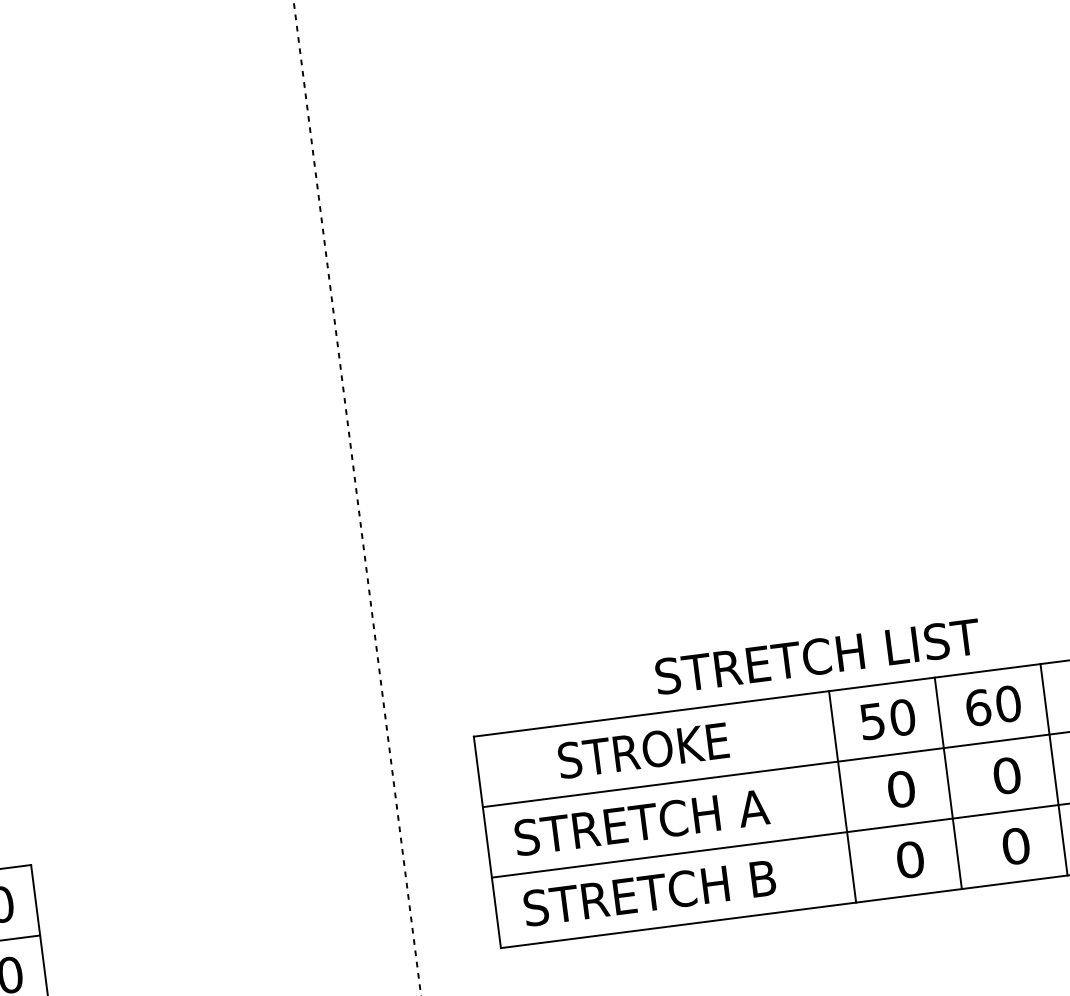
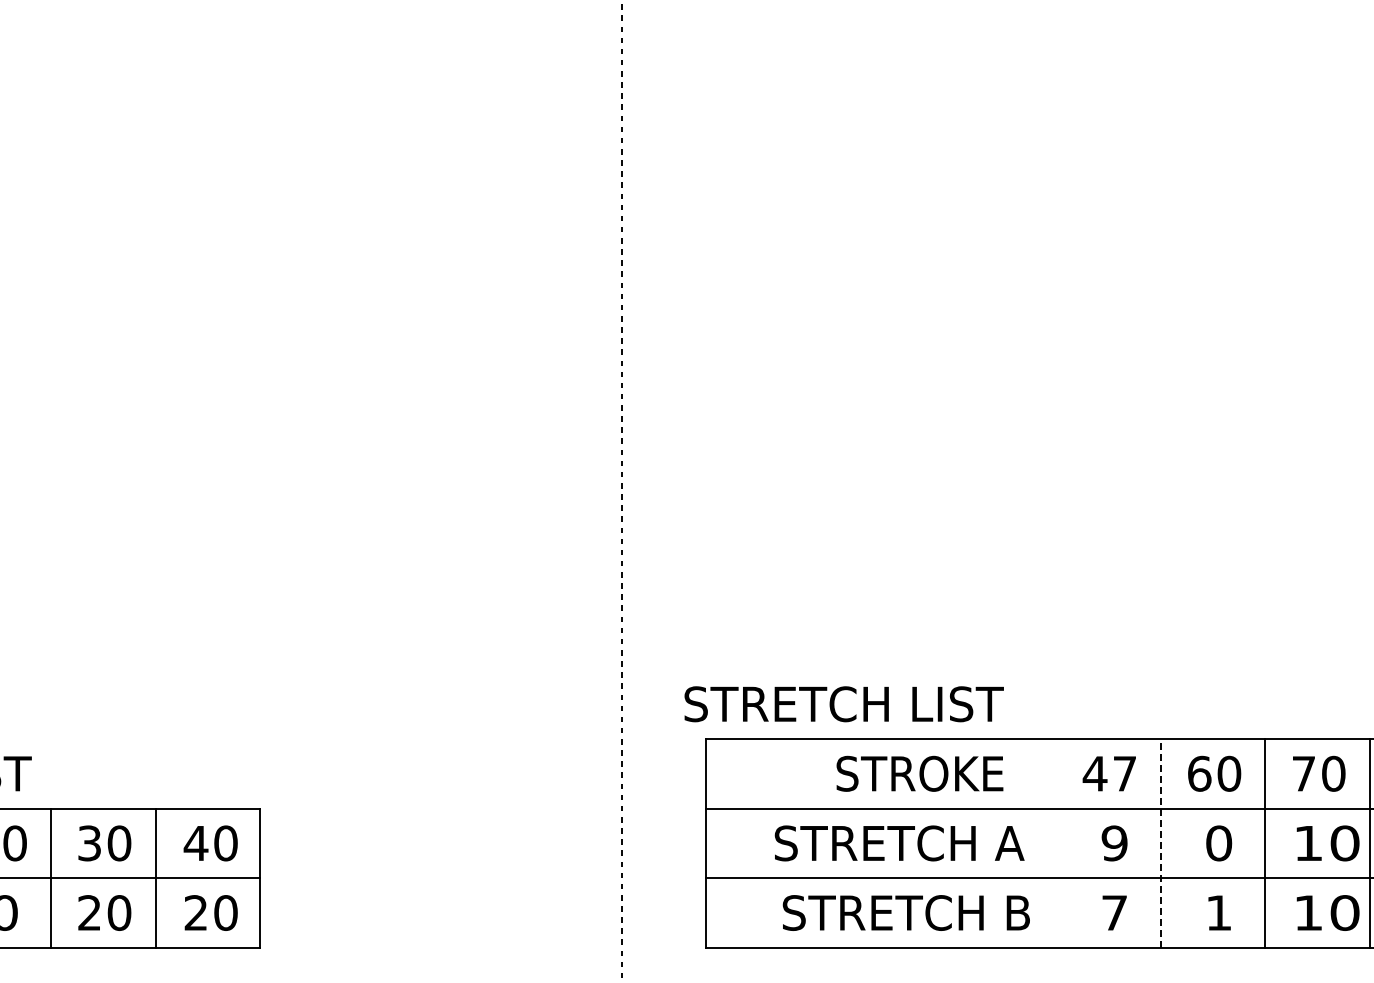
text: (817, 657) -> (843, 704), moved
text: (887, 719) -> (1109, 773), 50 -> 47
text: (642, 750) -> (919, 773), moved
line: (948, 782) -> (1161, 842), solid -> dashed
text: (901, 789) -> (1114, 843), 0 -> 9
line: (842, 796) -> (1056, 843), removed
text: (641, 822) -> (899, 843), moved
text: (1016, 845) -> (1219, 912), 0 -> 1
text: (910, 859) -> (1114, 912), 0 -> 7
text: (648, 892) -> (905, 912), moved

